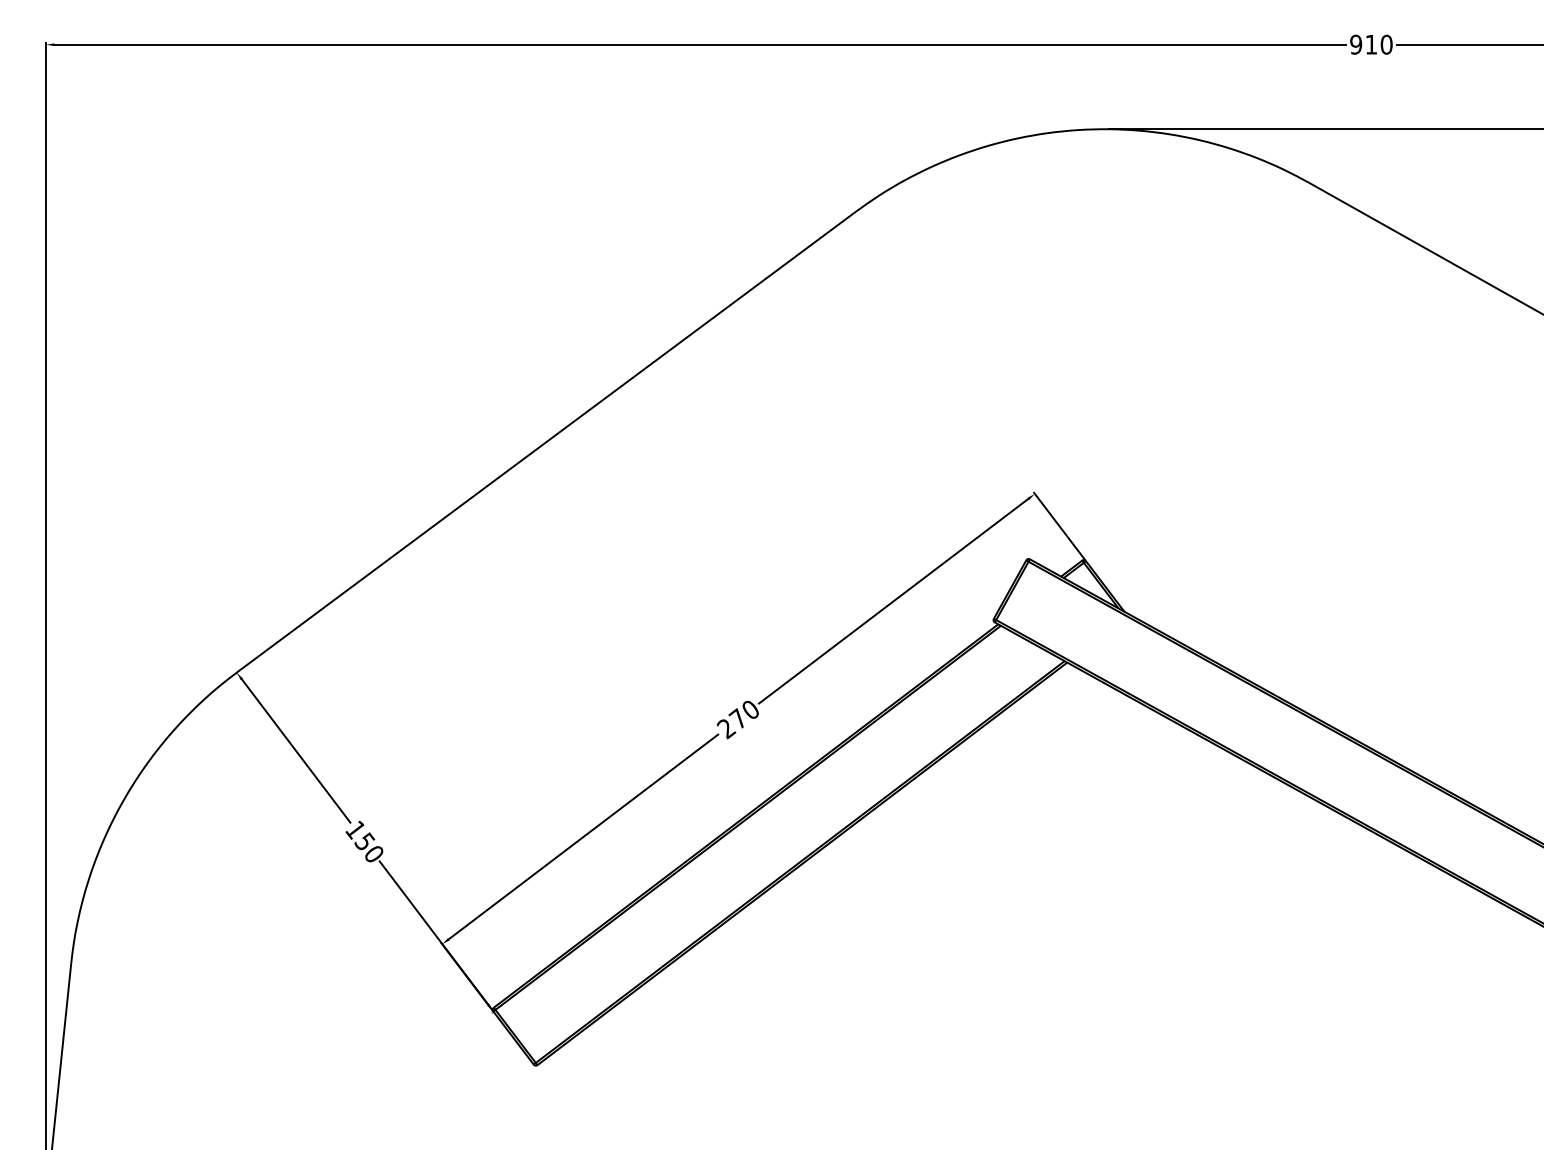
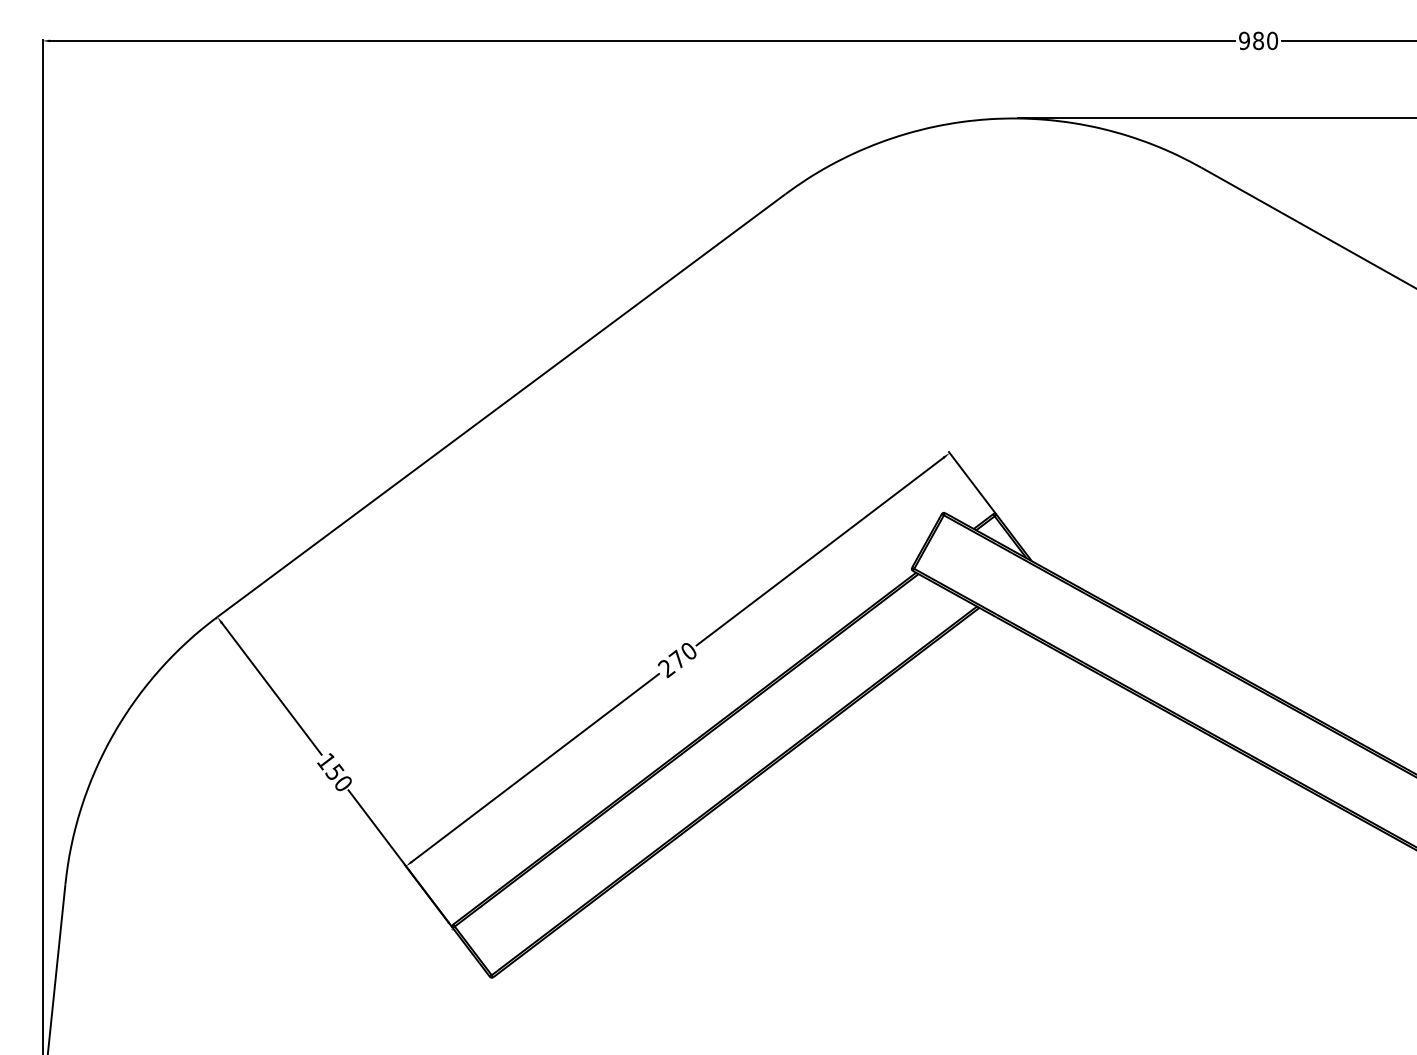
text: (1371, 44) -> (1258, 40), 910 -> 980

